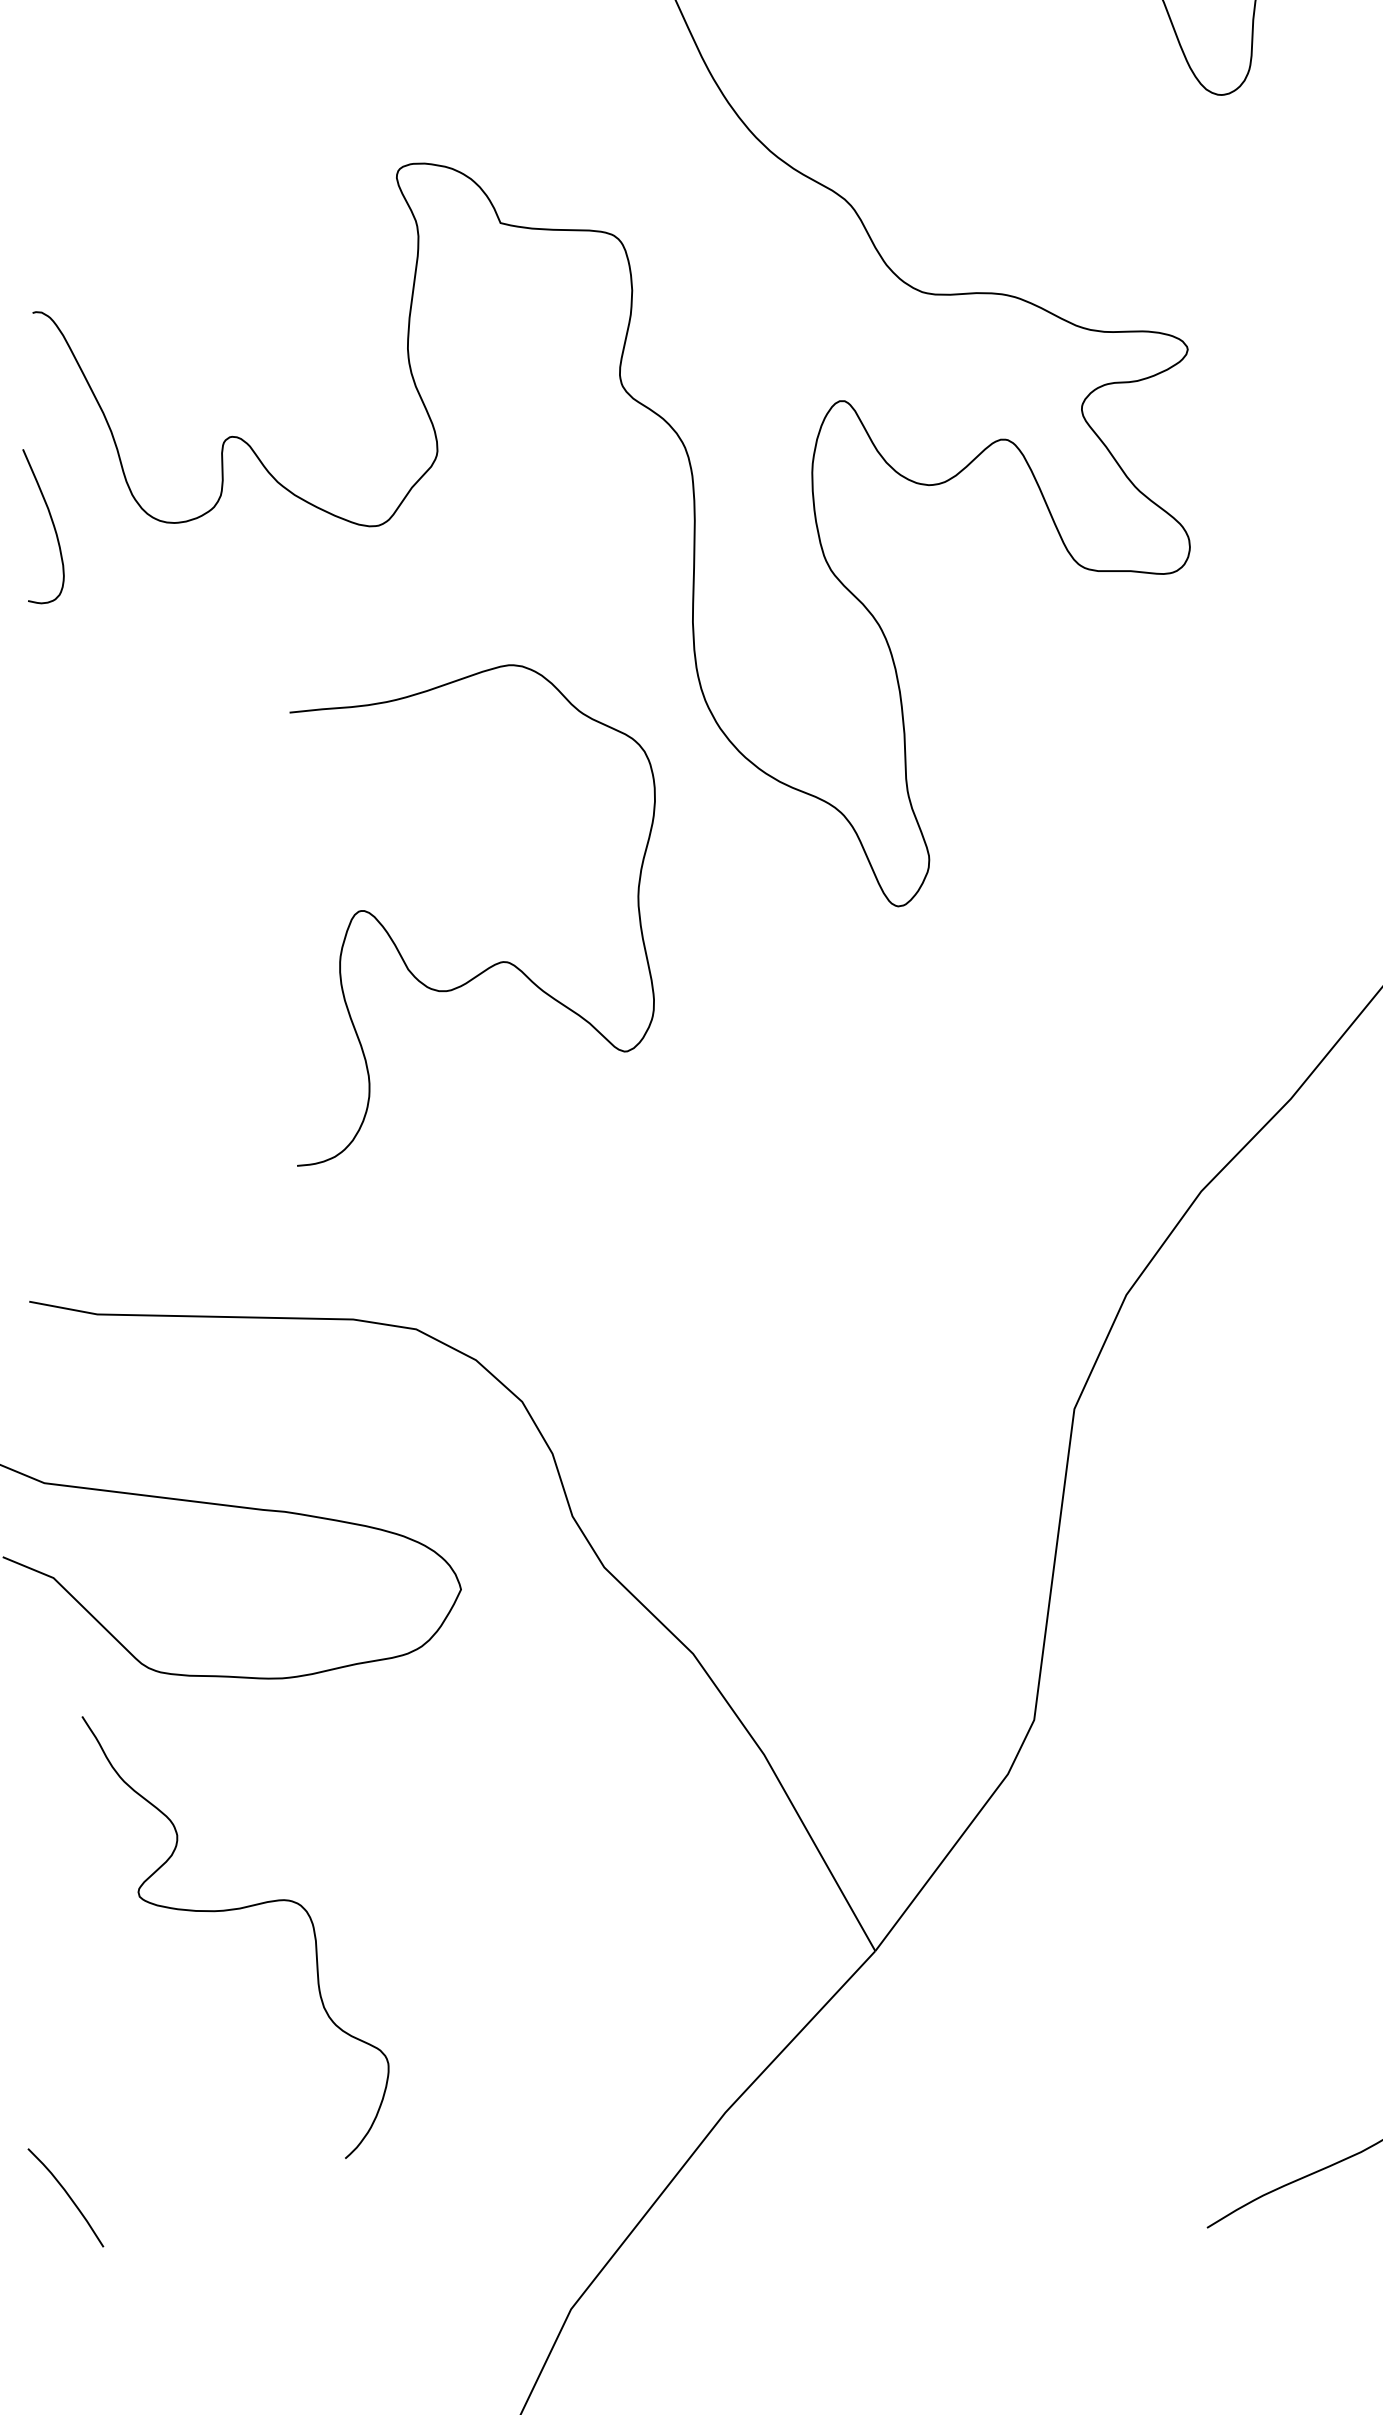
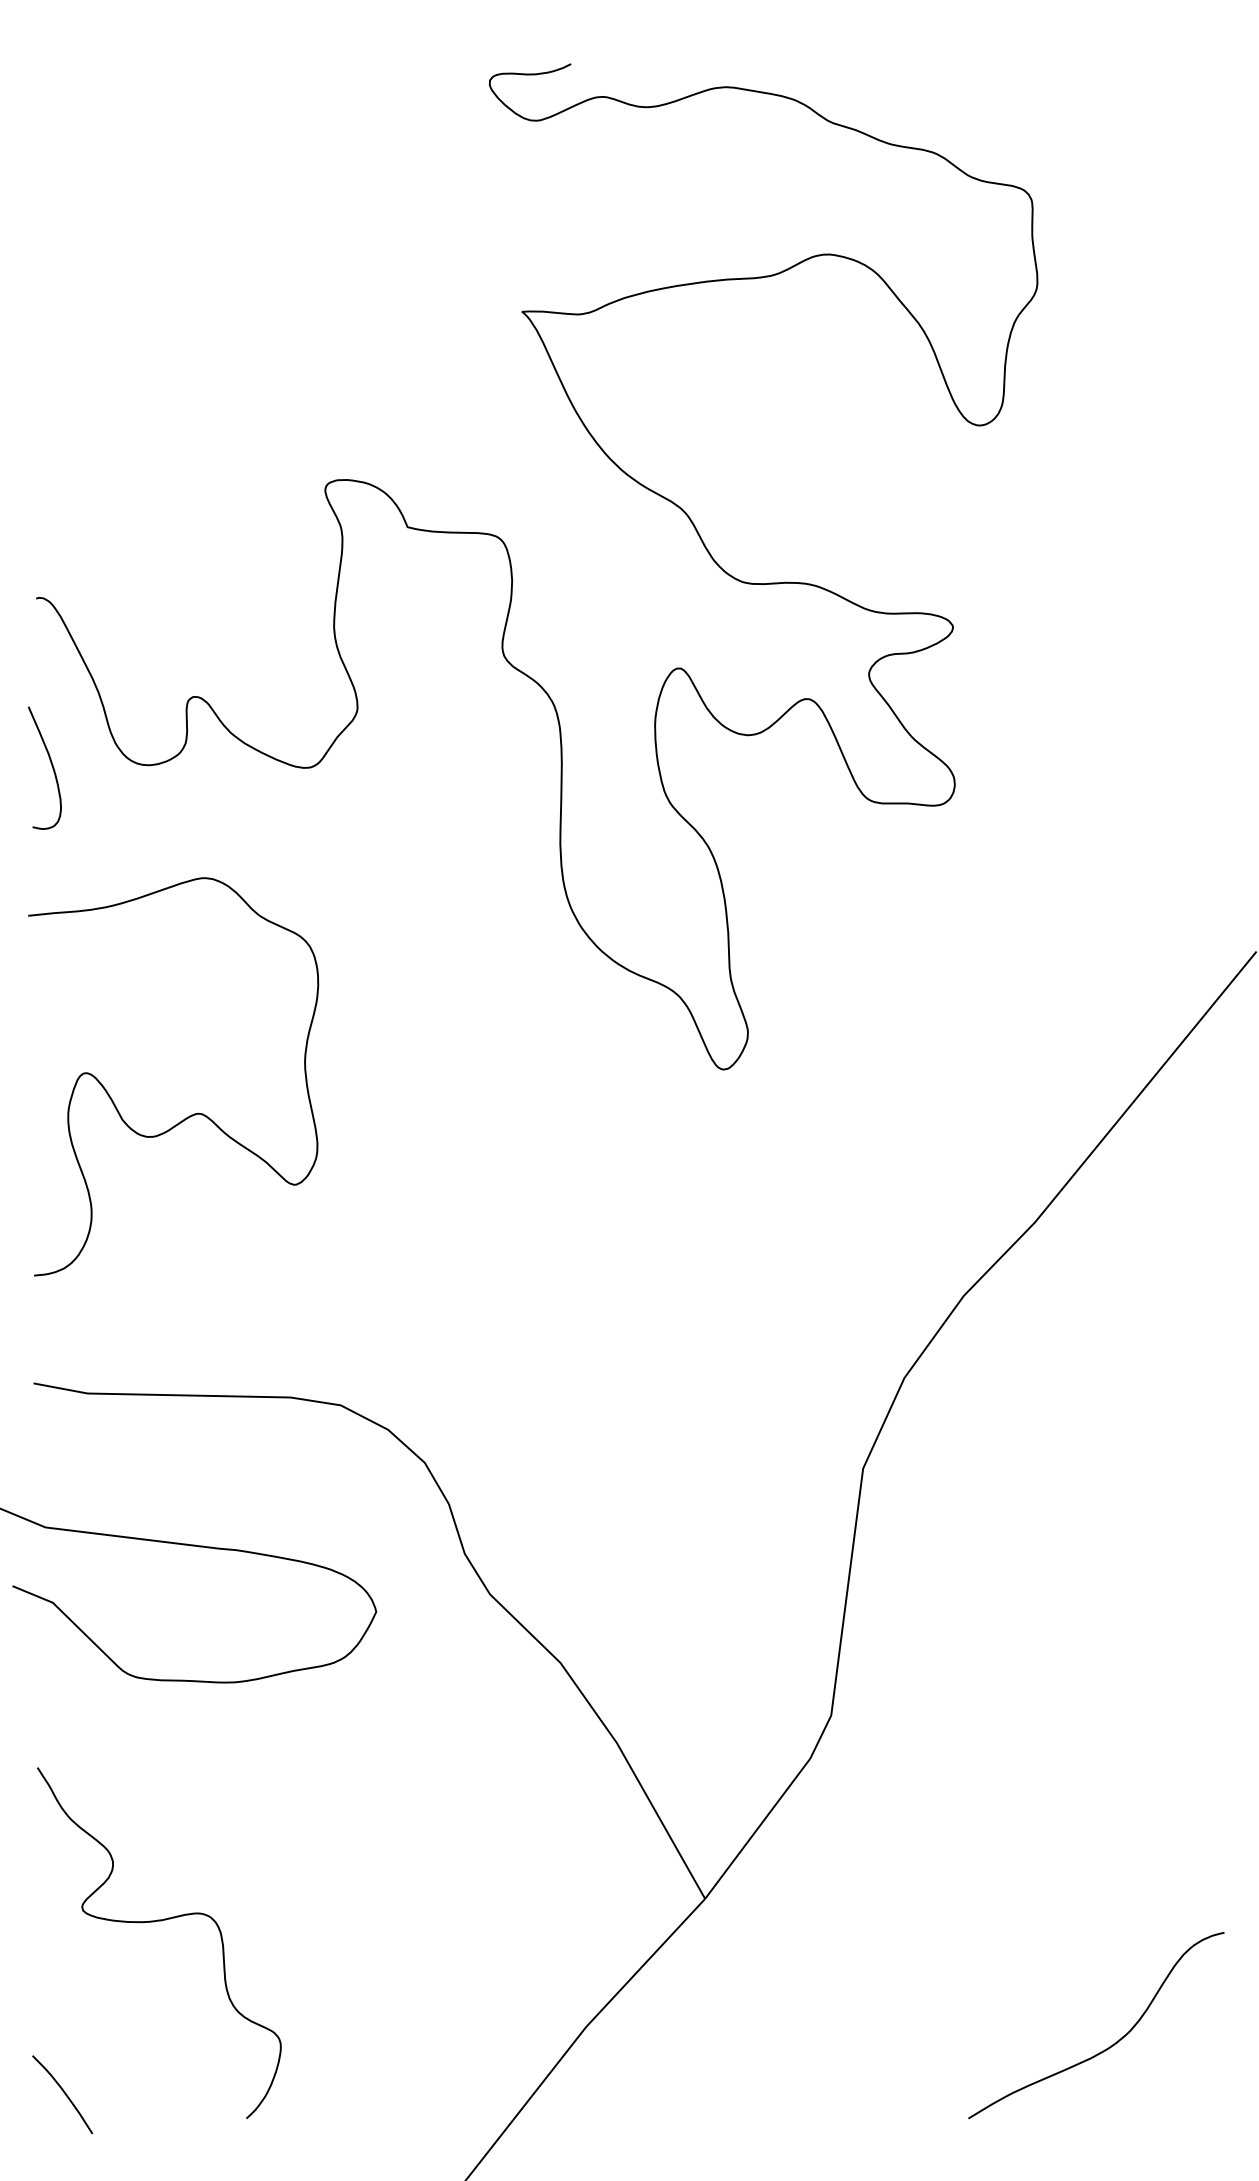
curve: (495, 962) -> (191, 1114), moved
curve: (229, 1911) -> (154, 1922), moved

